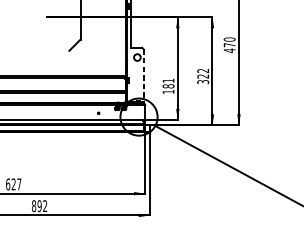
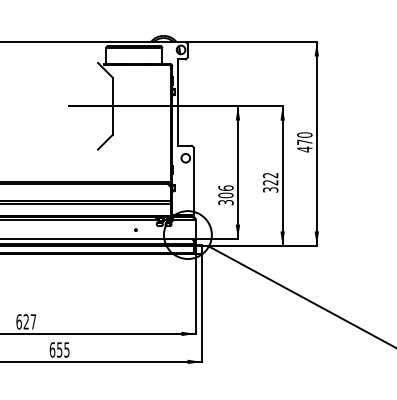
line: (144, 75) -> (194, 181), dashed -> solid
text: (168, 86) -> (225, 195), 181 -> 306
text: (39, 205) -> (59, 349), 892 -> 655

